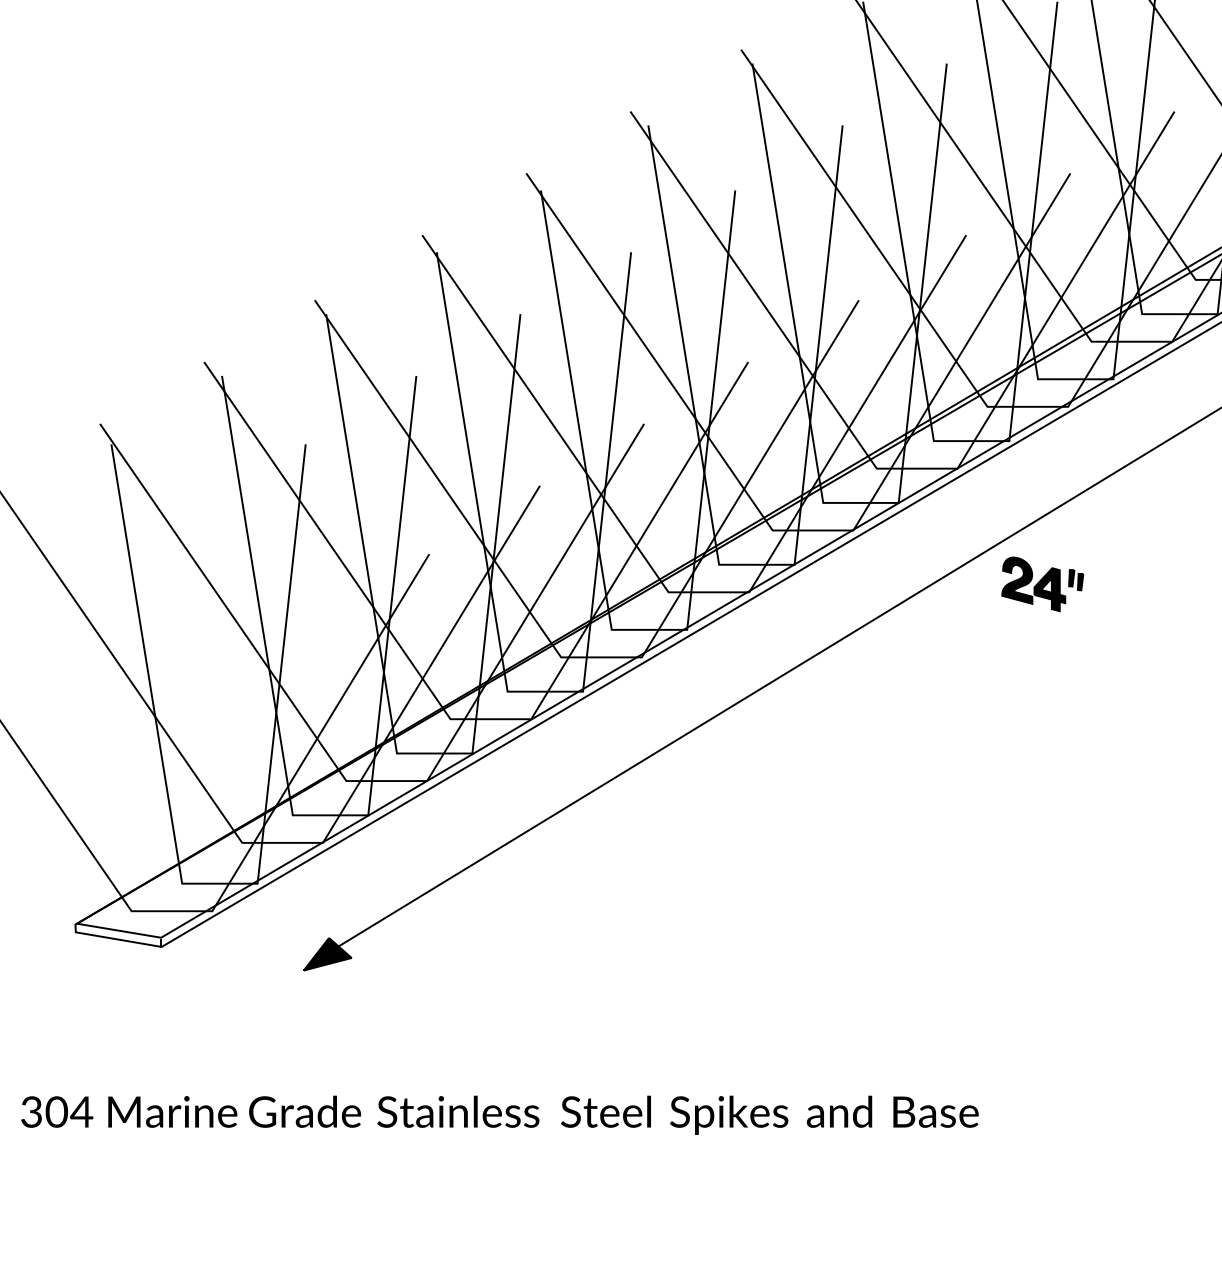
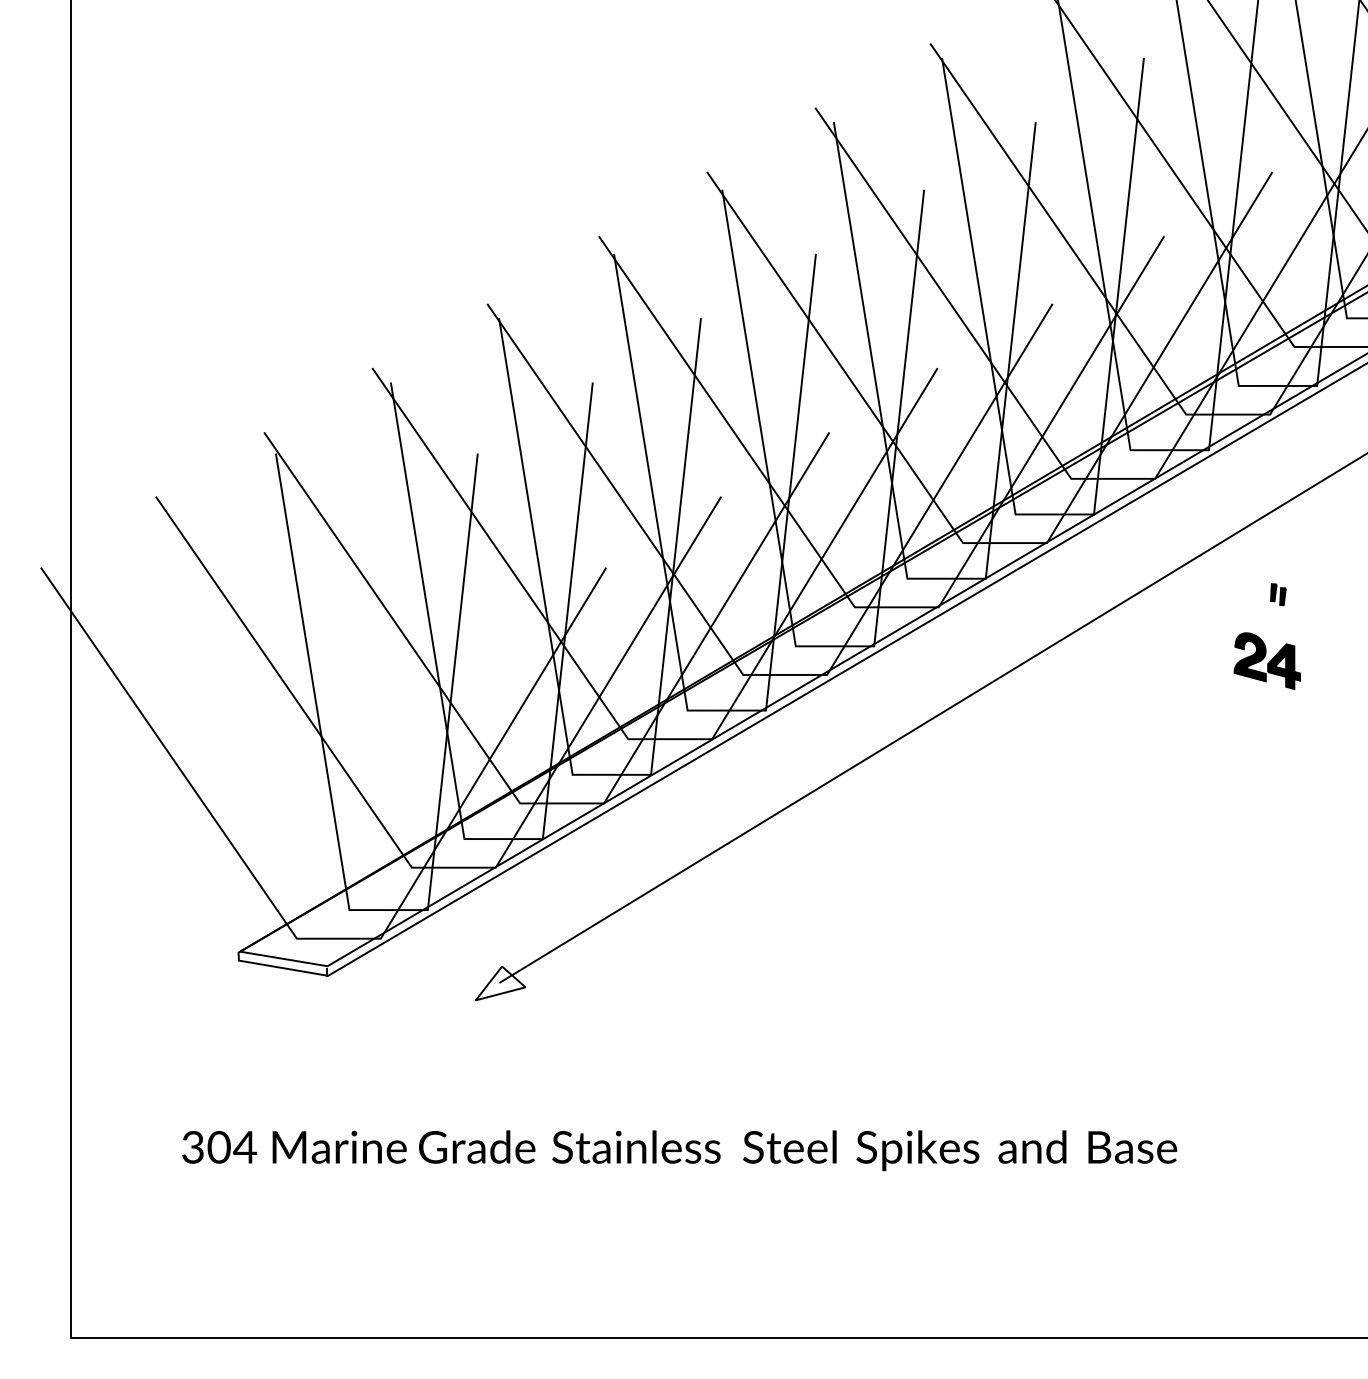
part: (1032, 583) -> (1266, 660), moved
fill: (327, 954) -> (500, 983), removed

